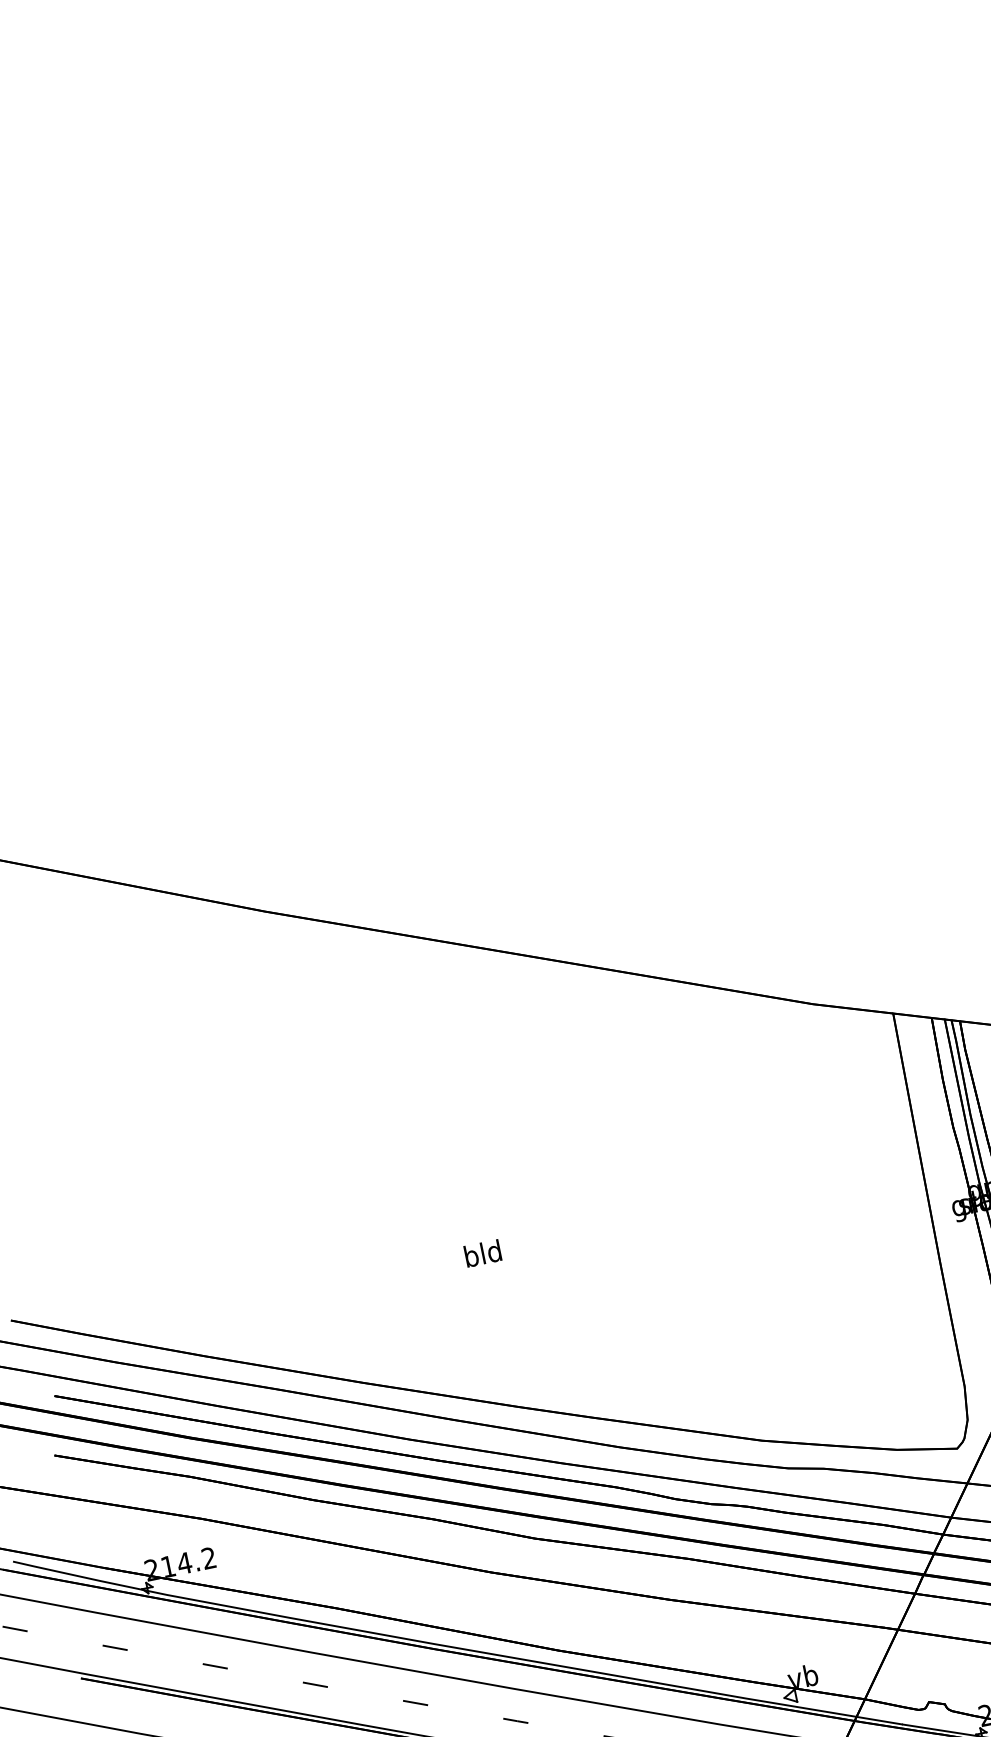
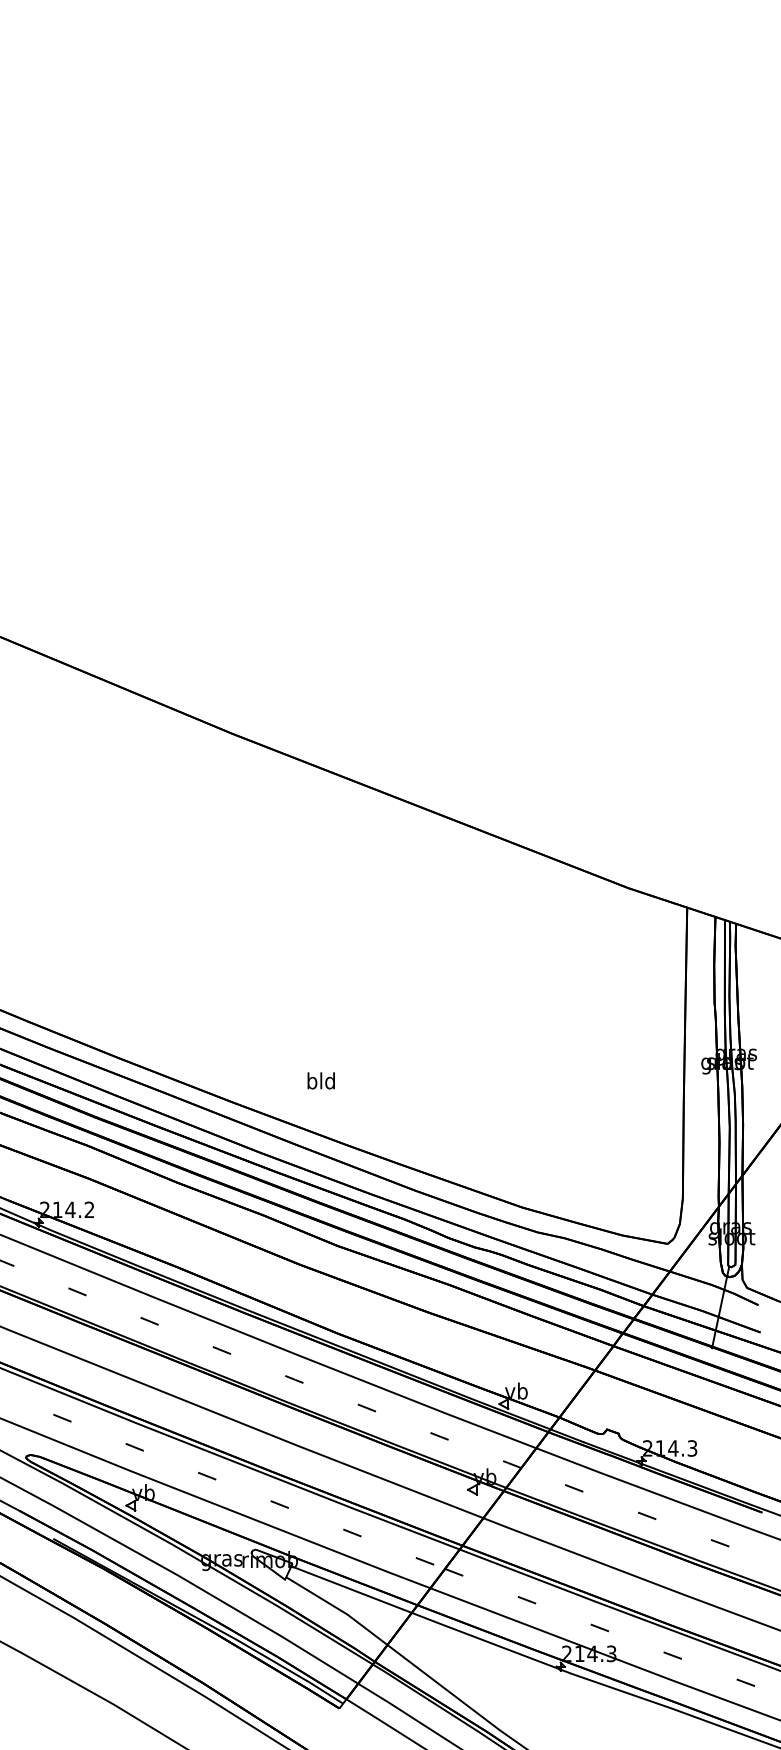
text: (481, 1253) -> (320, 1080), moved

